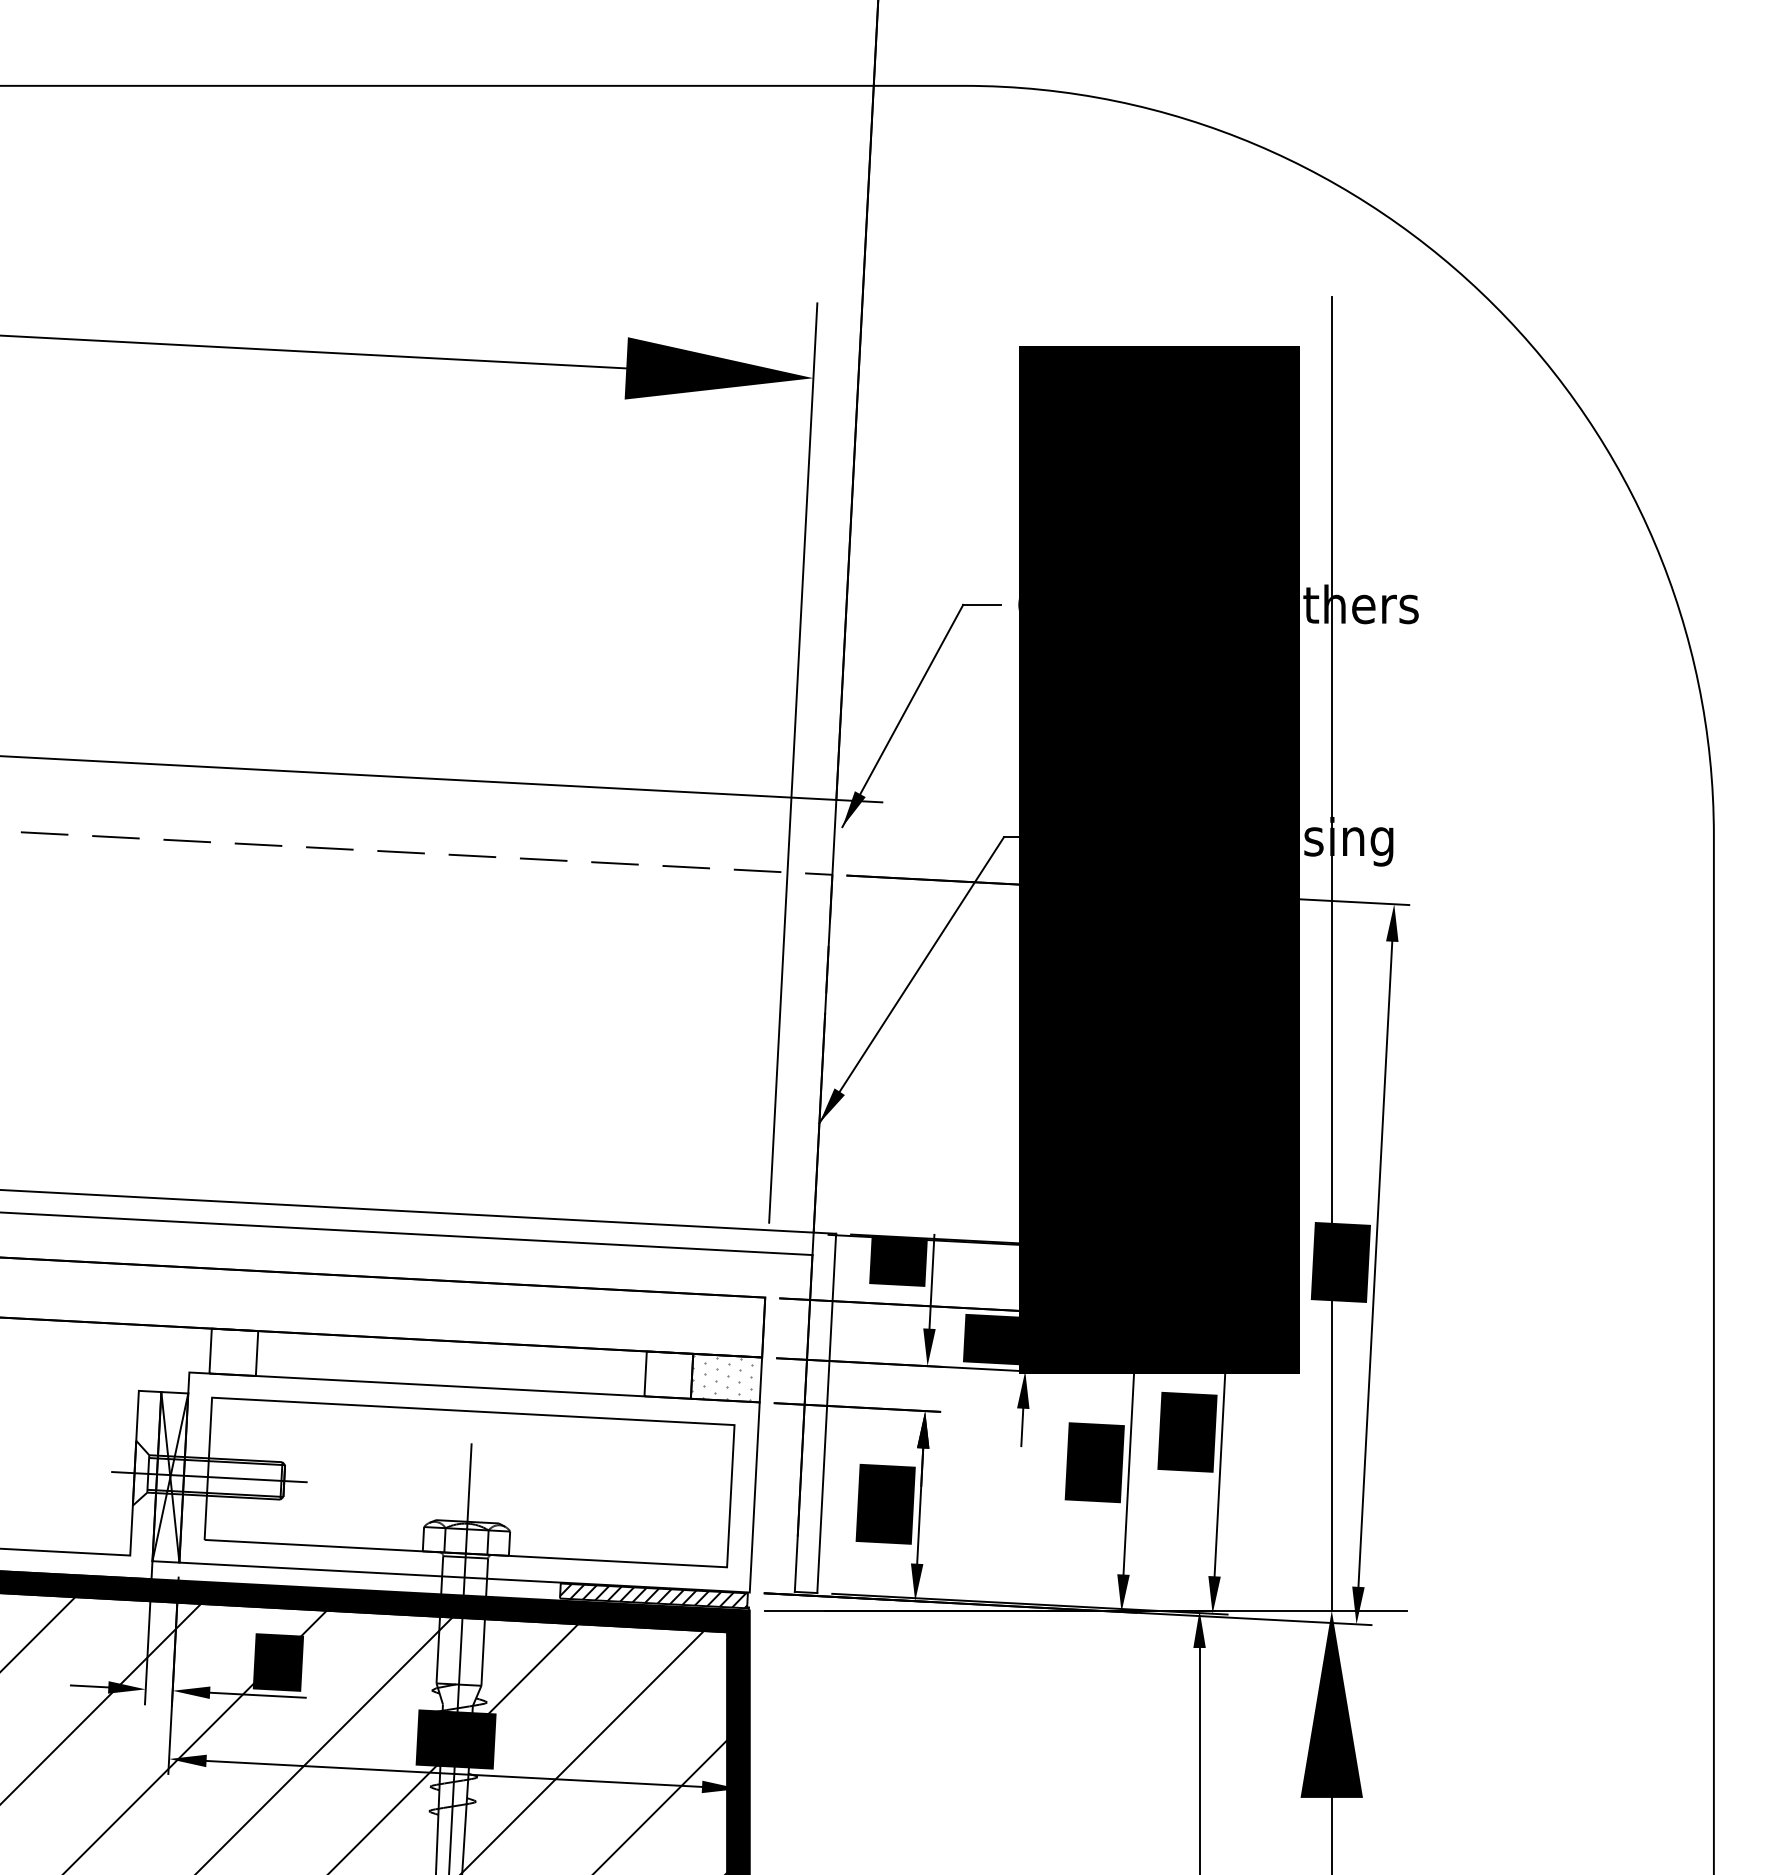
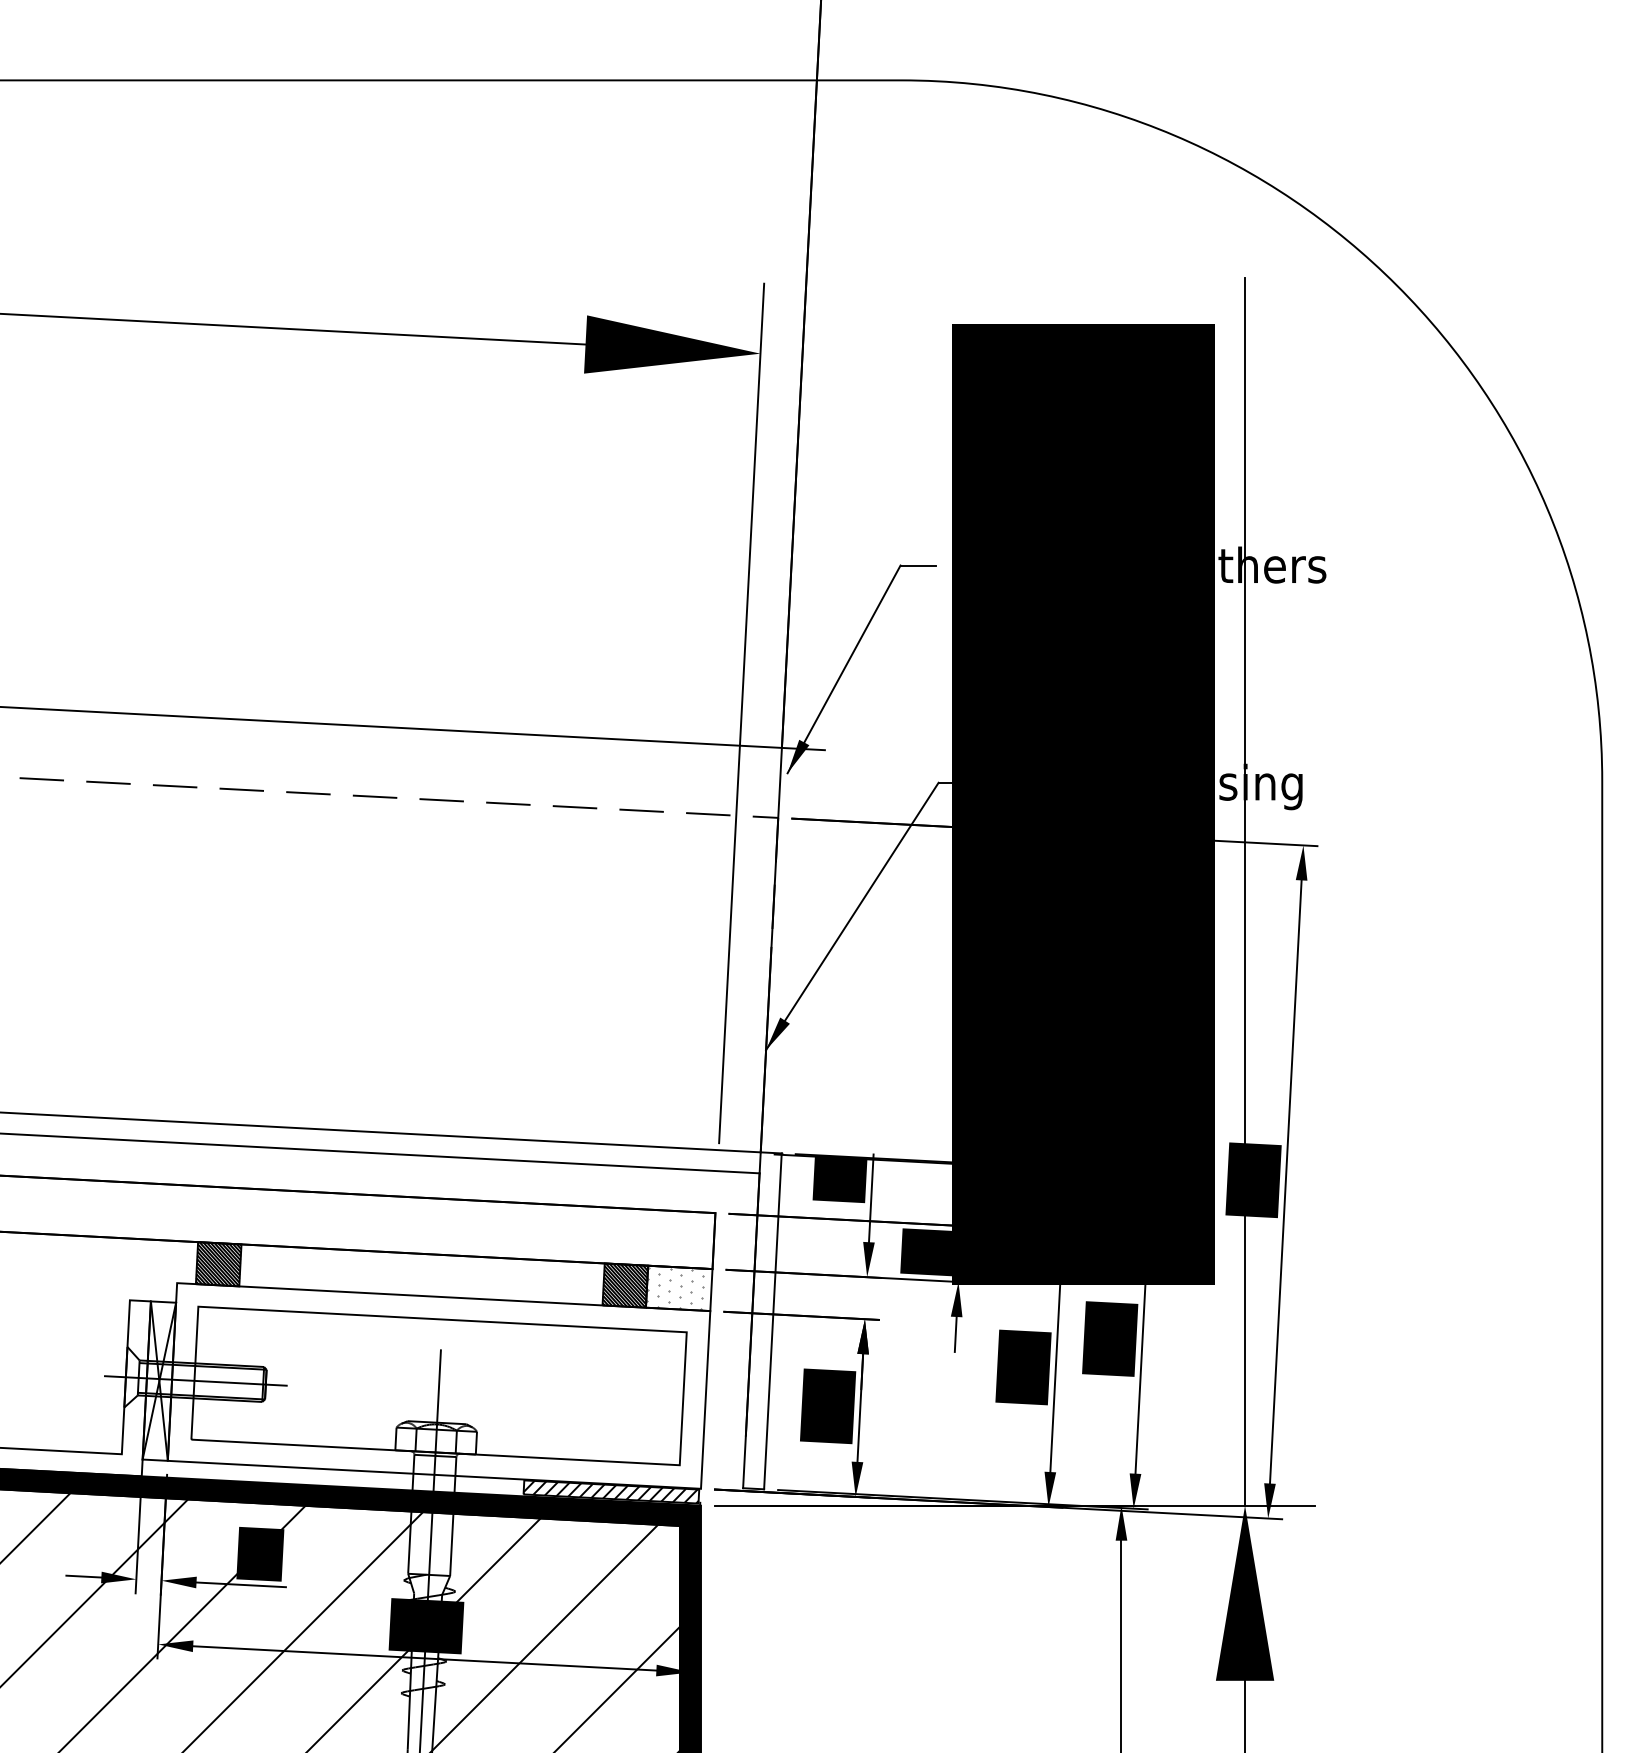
hatch: (233, 1351) -> (218, 1263), added
hatch: (668, 1374) -> (625, 1285), added

